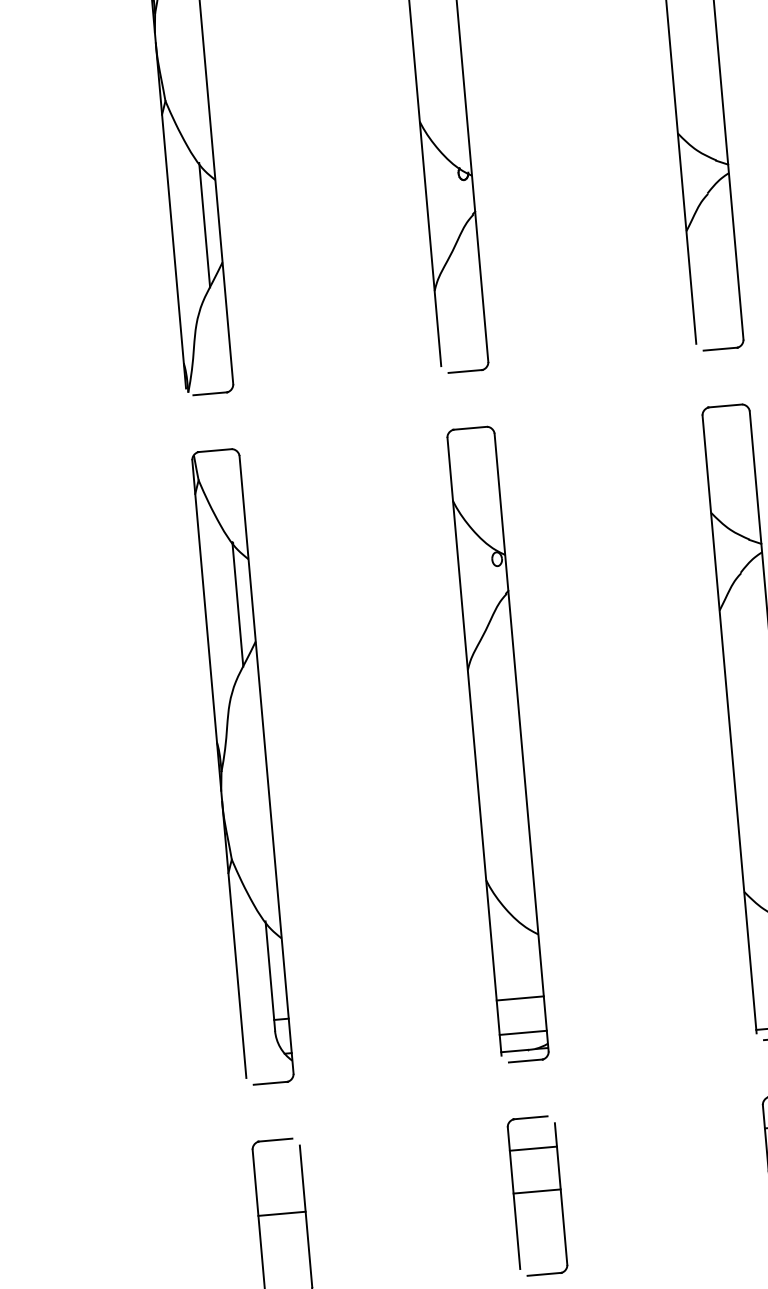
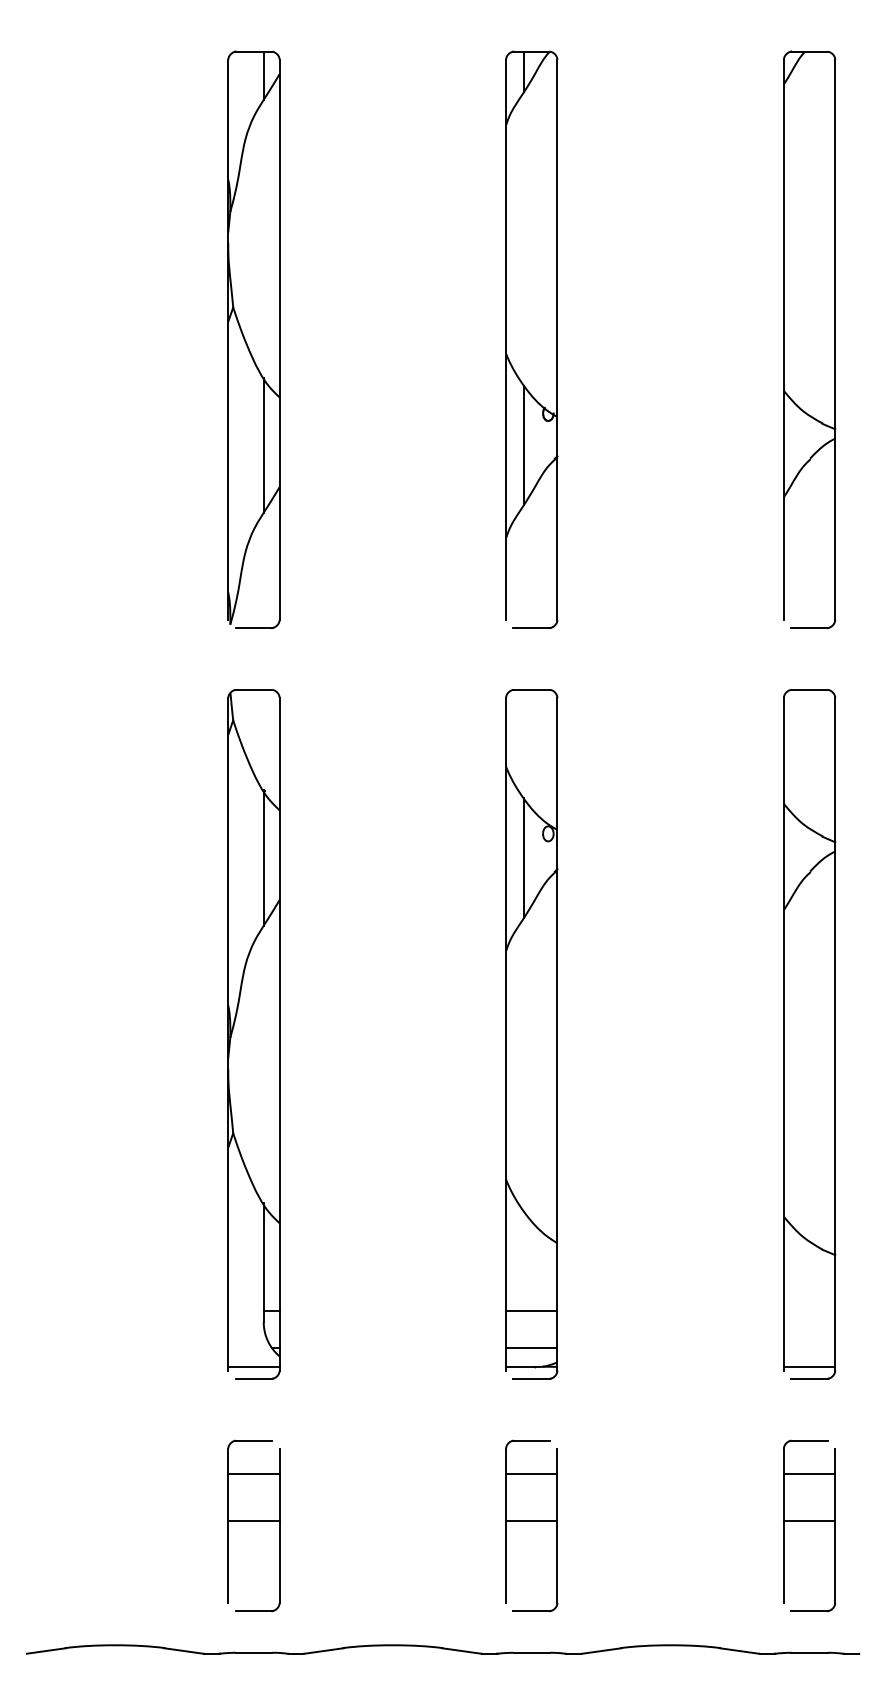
line: (443, 204) -> (523, 445), added
line: (476, 583) -> (523, 858), added
line: (269, 1072) -> (253, 1366), added
line: (277, 1171) -> (253, 1474), added

